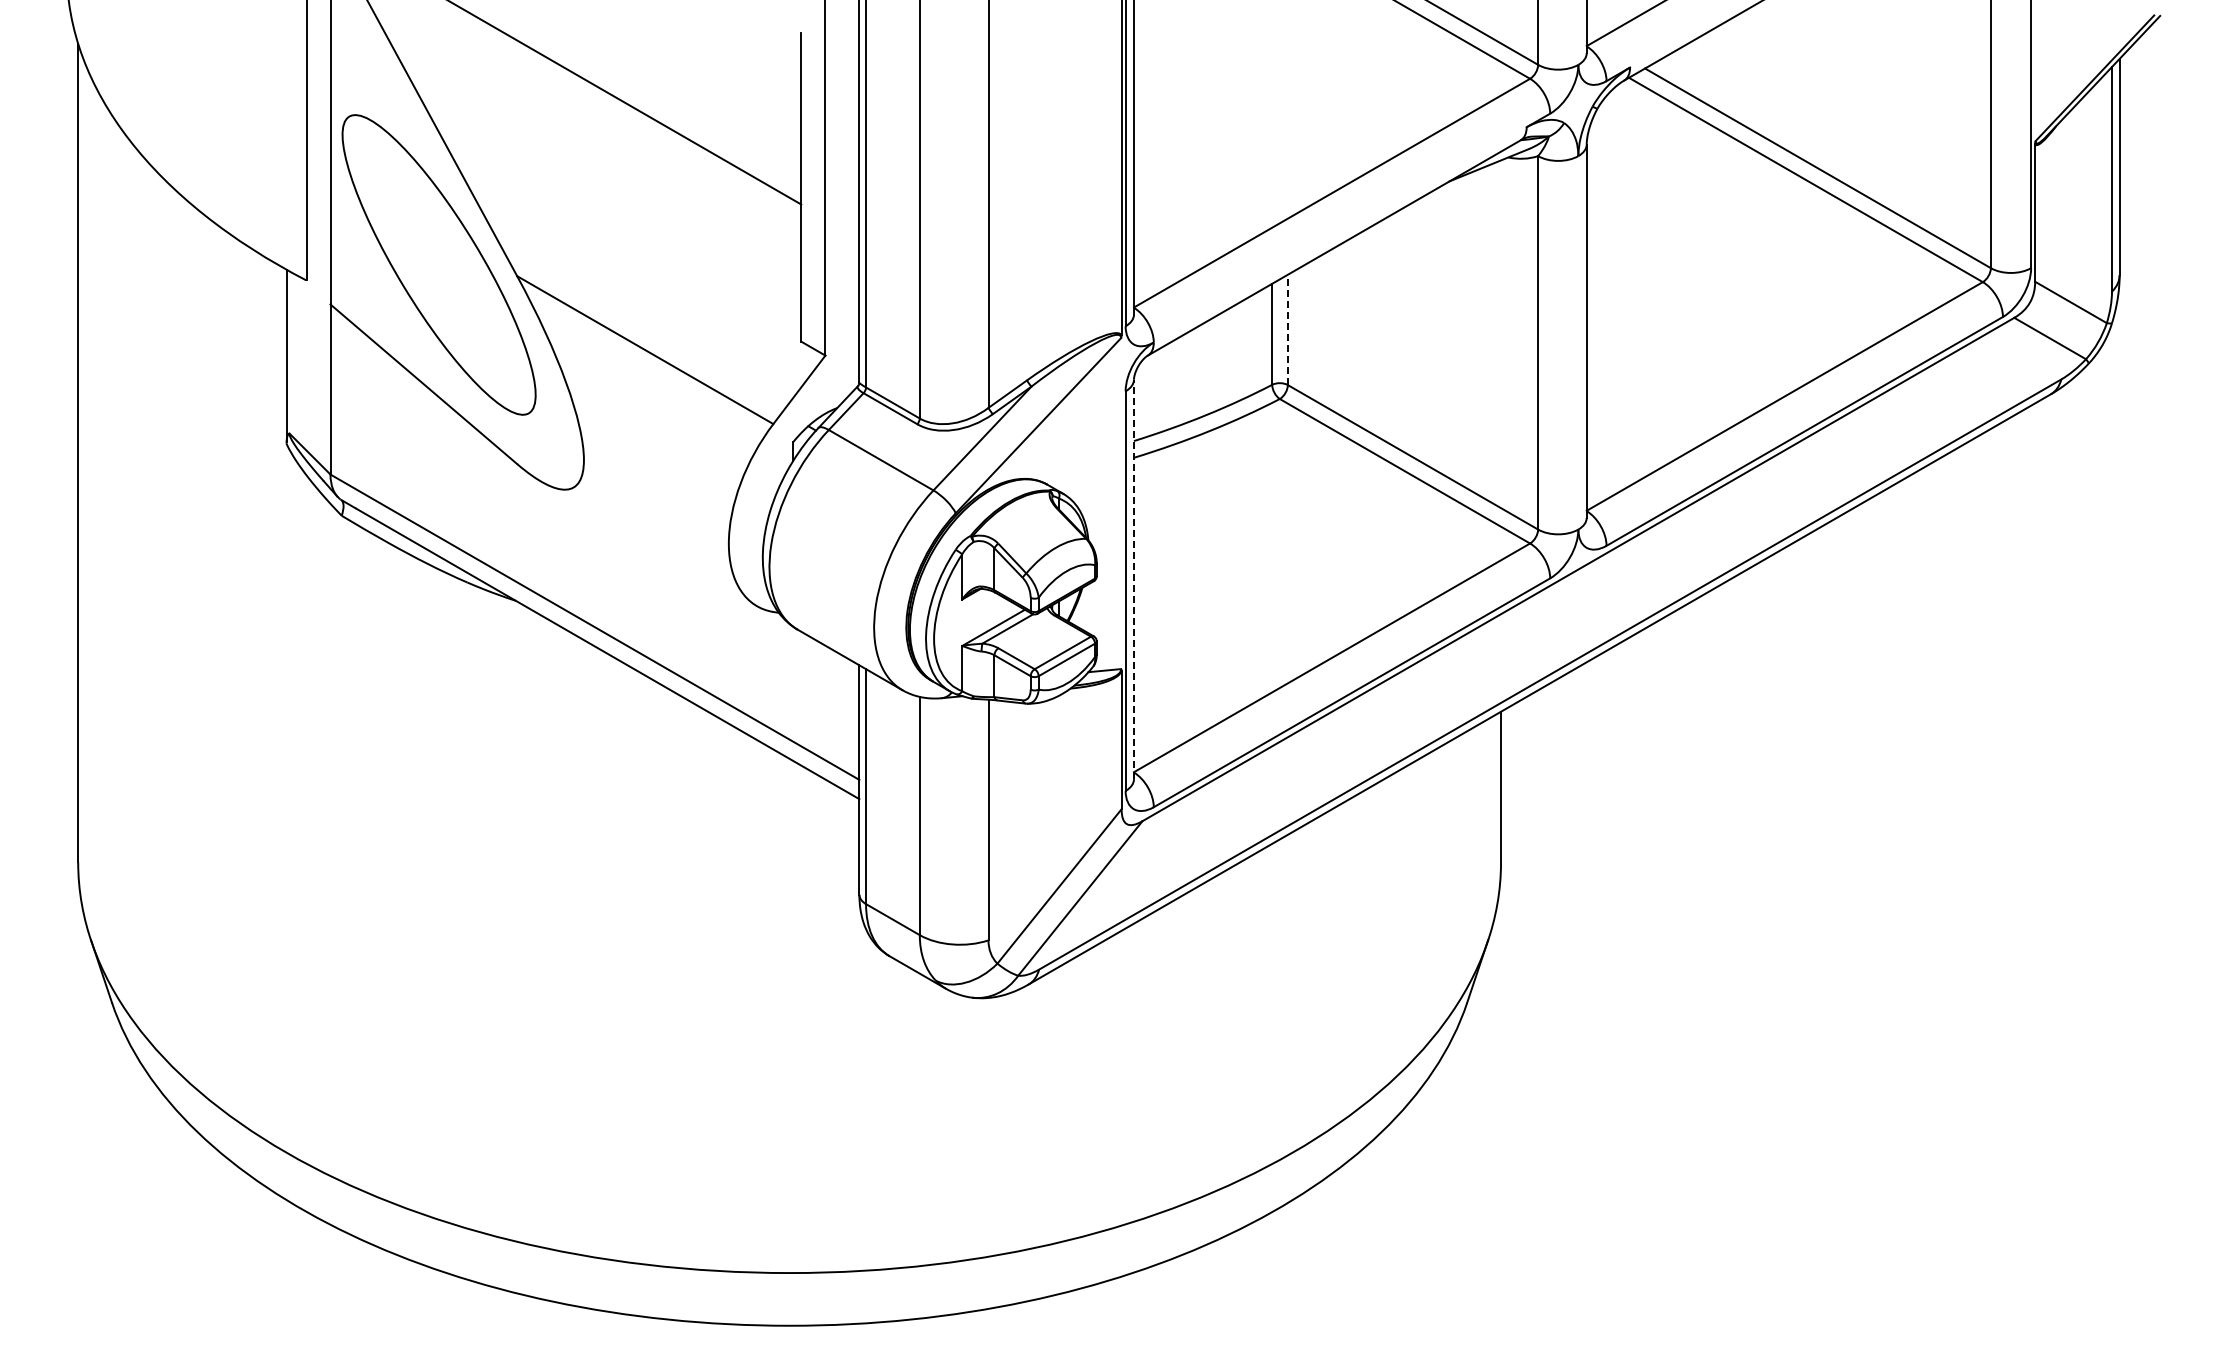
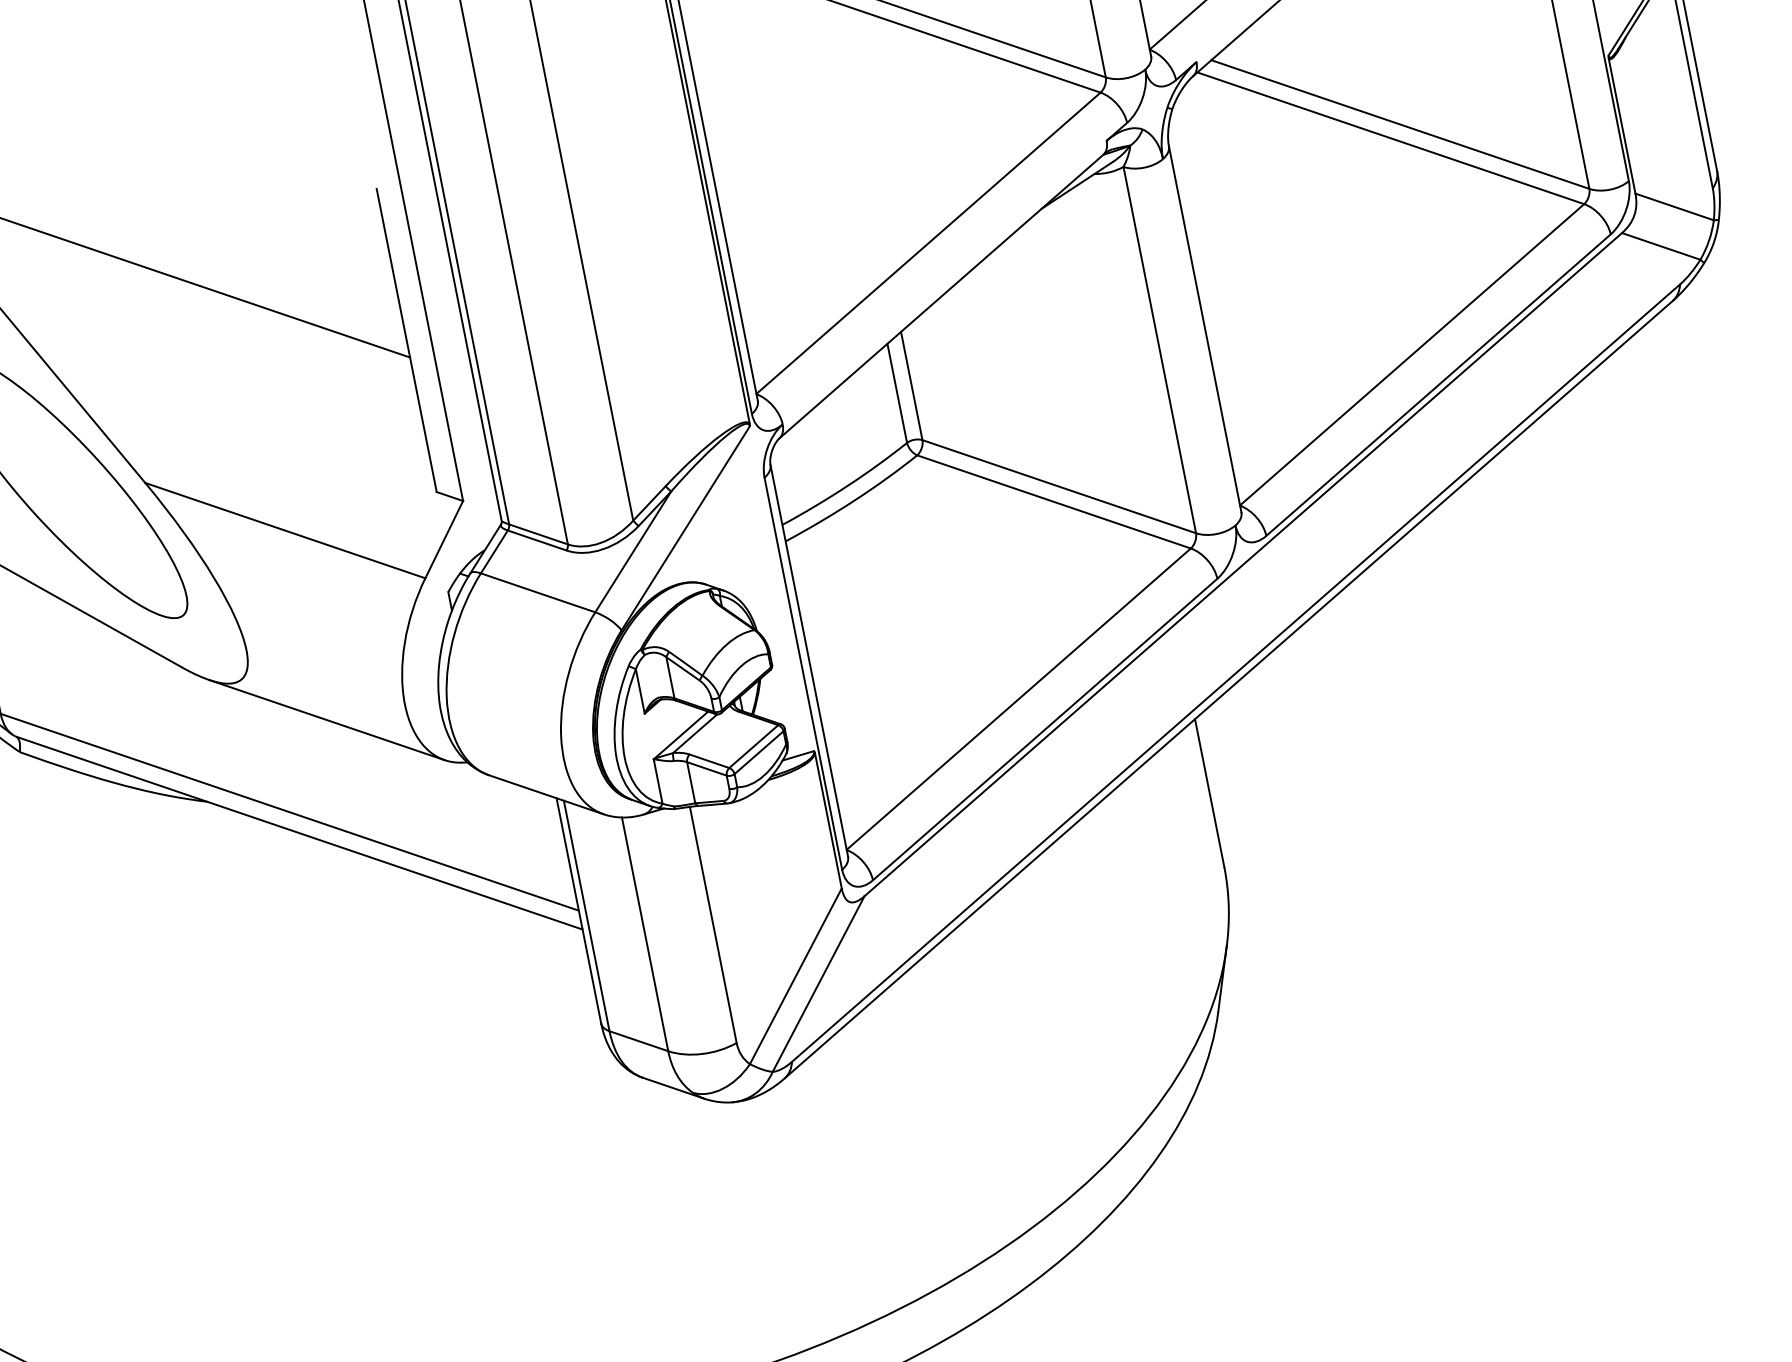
line: (1287, 329) -> (911, 385), dashed -> solid
line: (649, 543) -> (327, 719), added
line: (1133, 579) -> (808, 660), dashed -> solid

